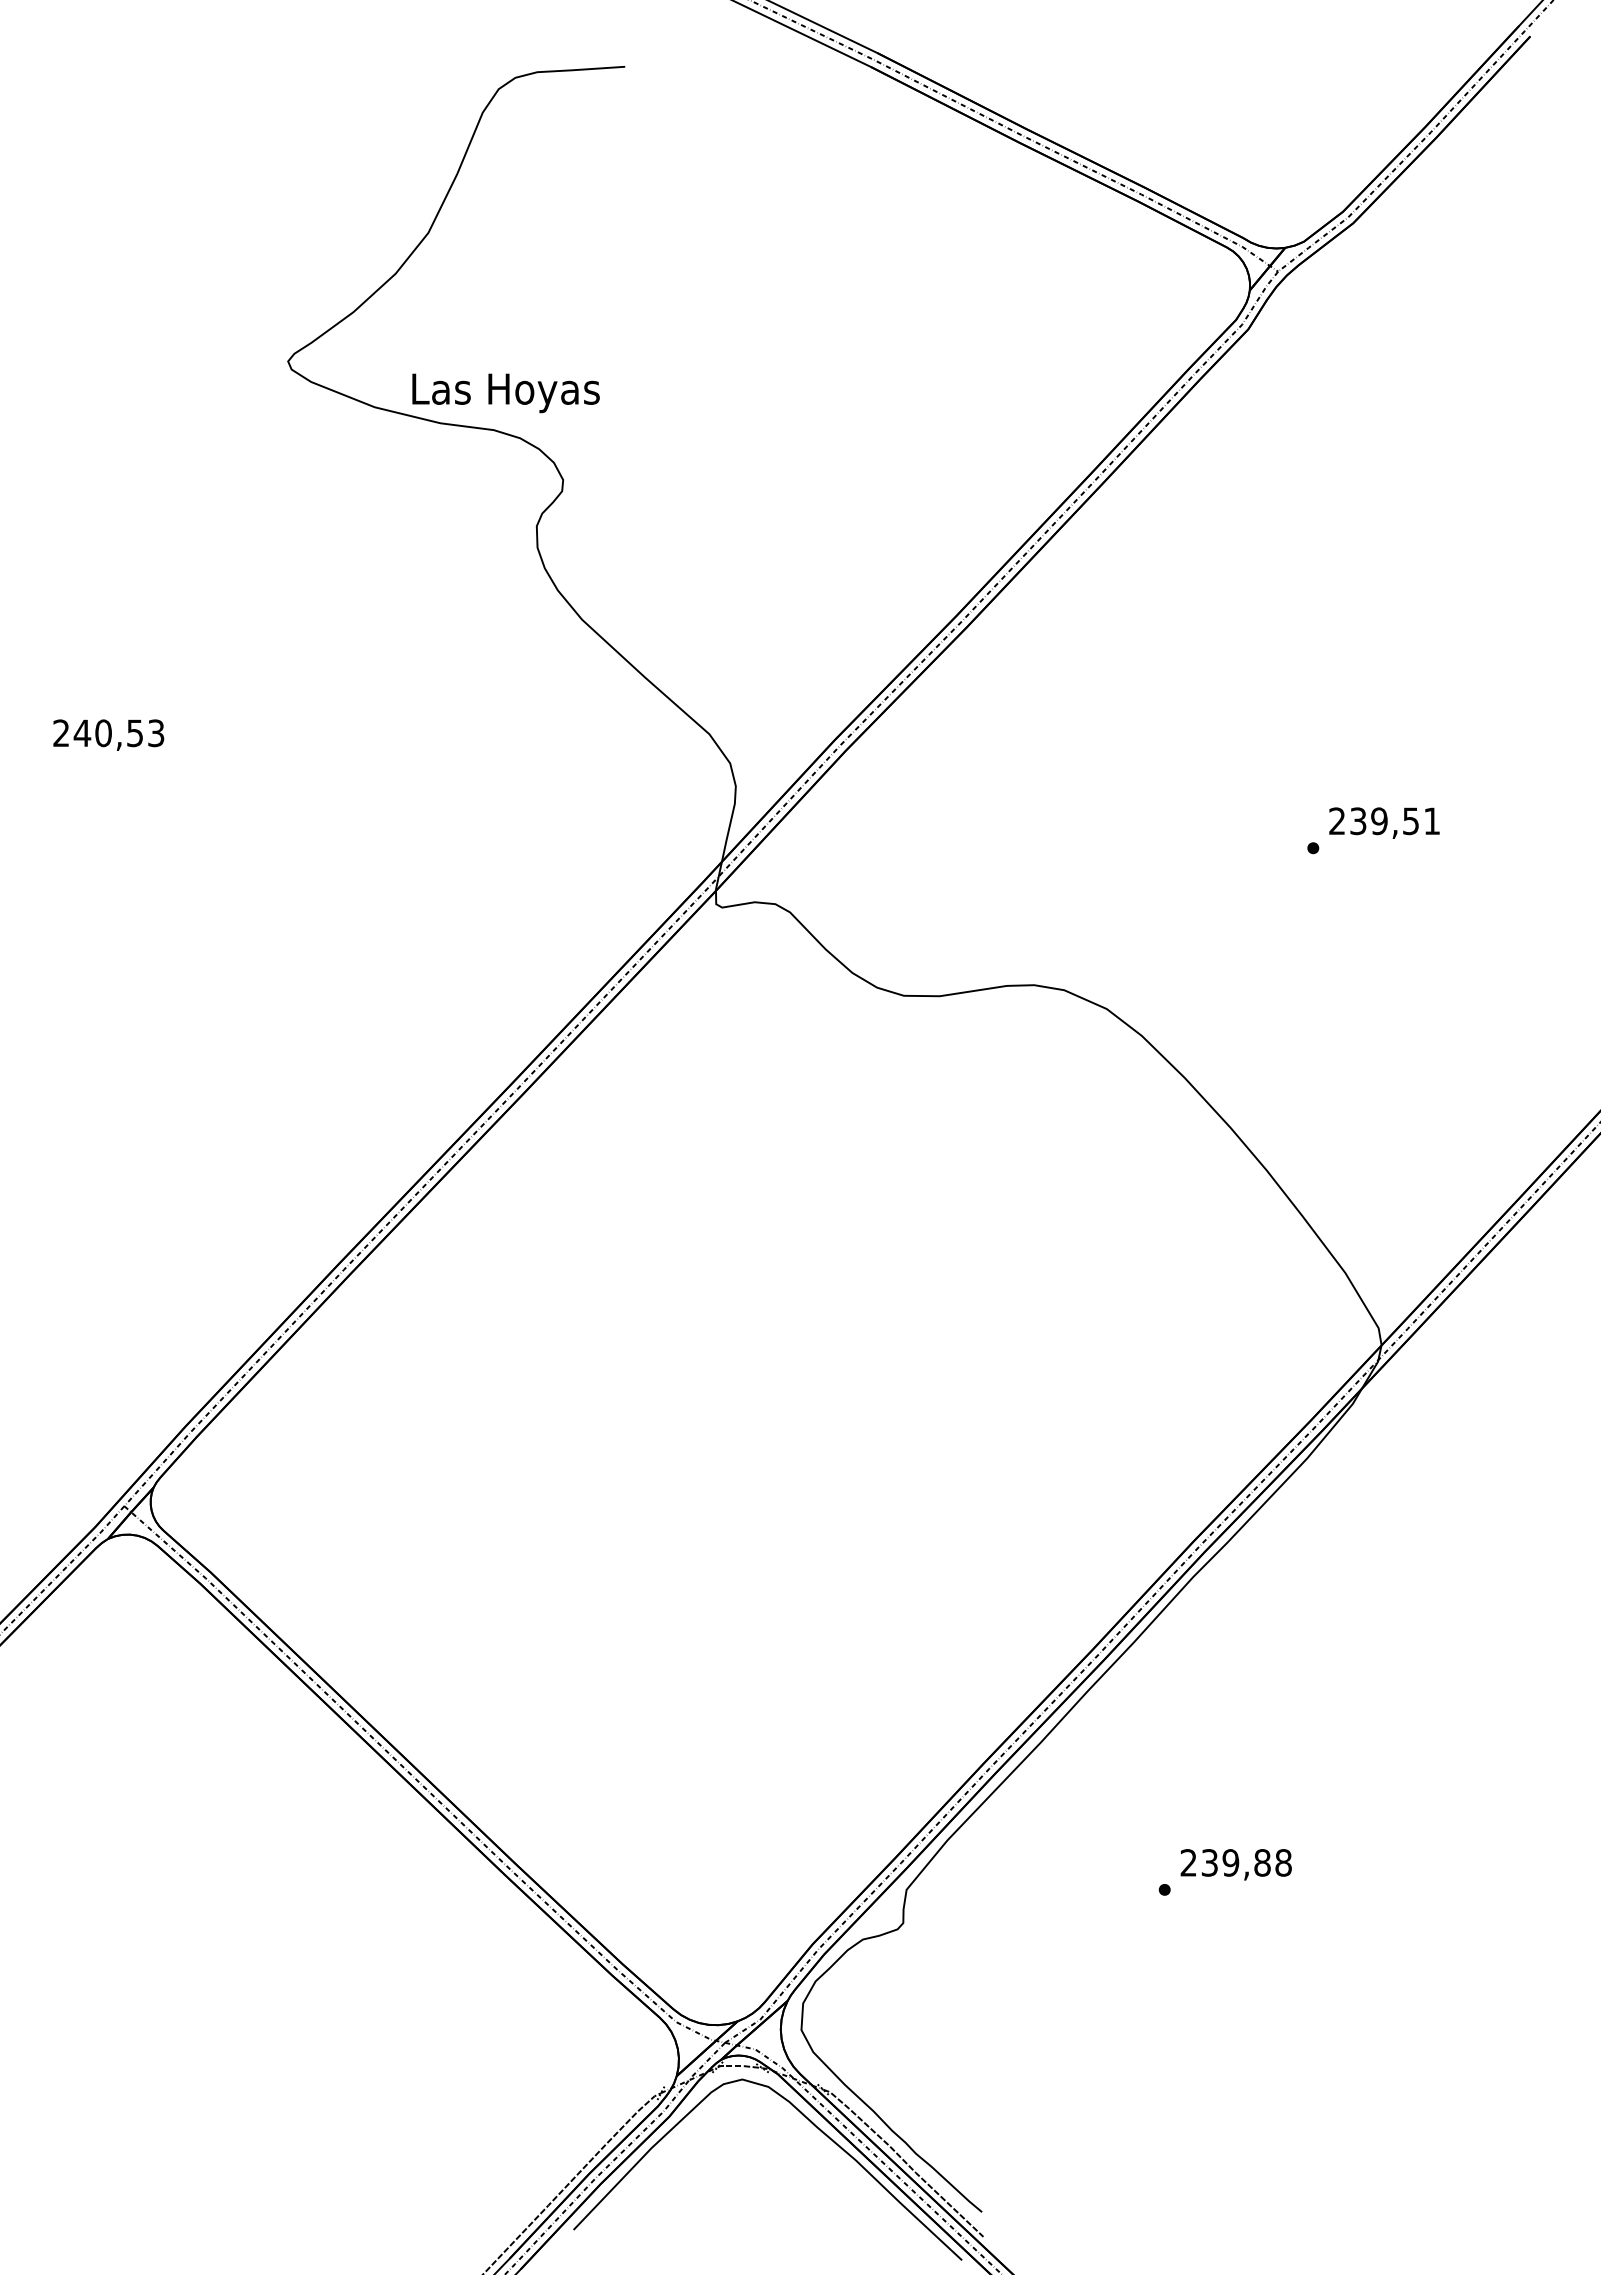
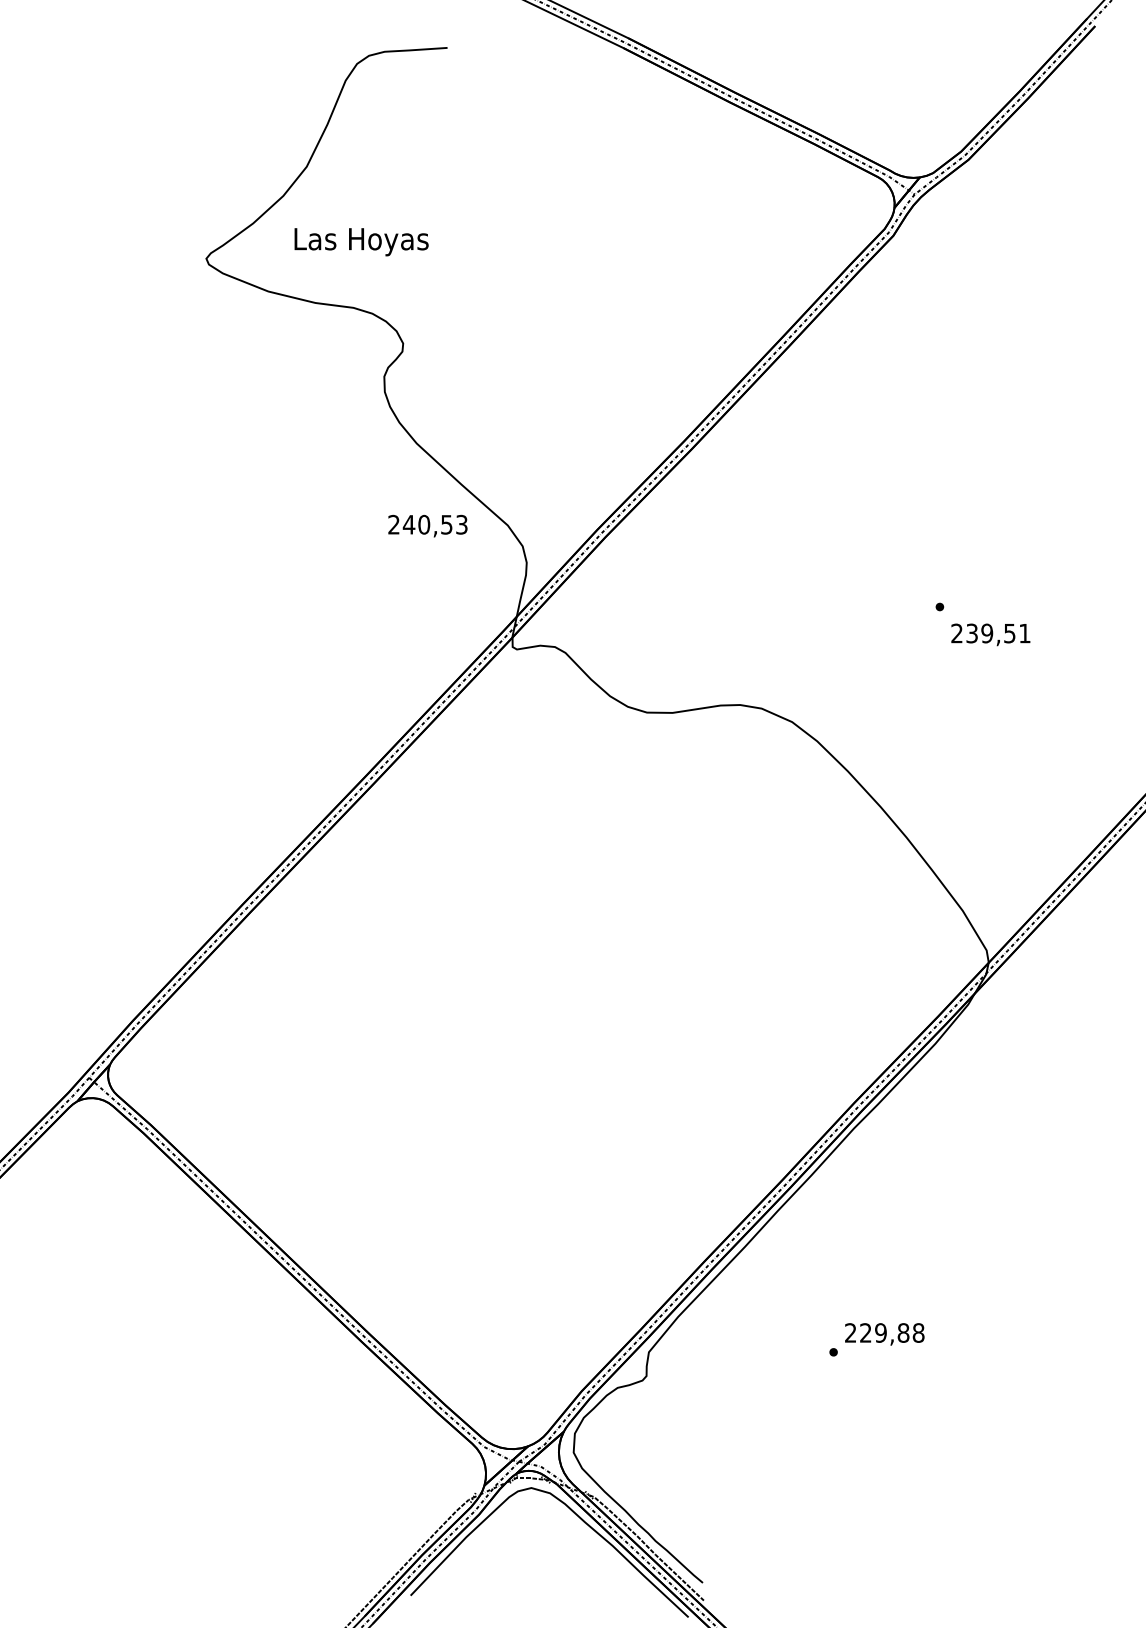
text: (505, 393) -> (361, 242), moved
text: (108, 734) -> (427, 525), moved
text: (1384, 822) -> (990, 634), moved
text: (1209, 1862) -> (865, 1332), 239,88 -> 229,88

